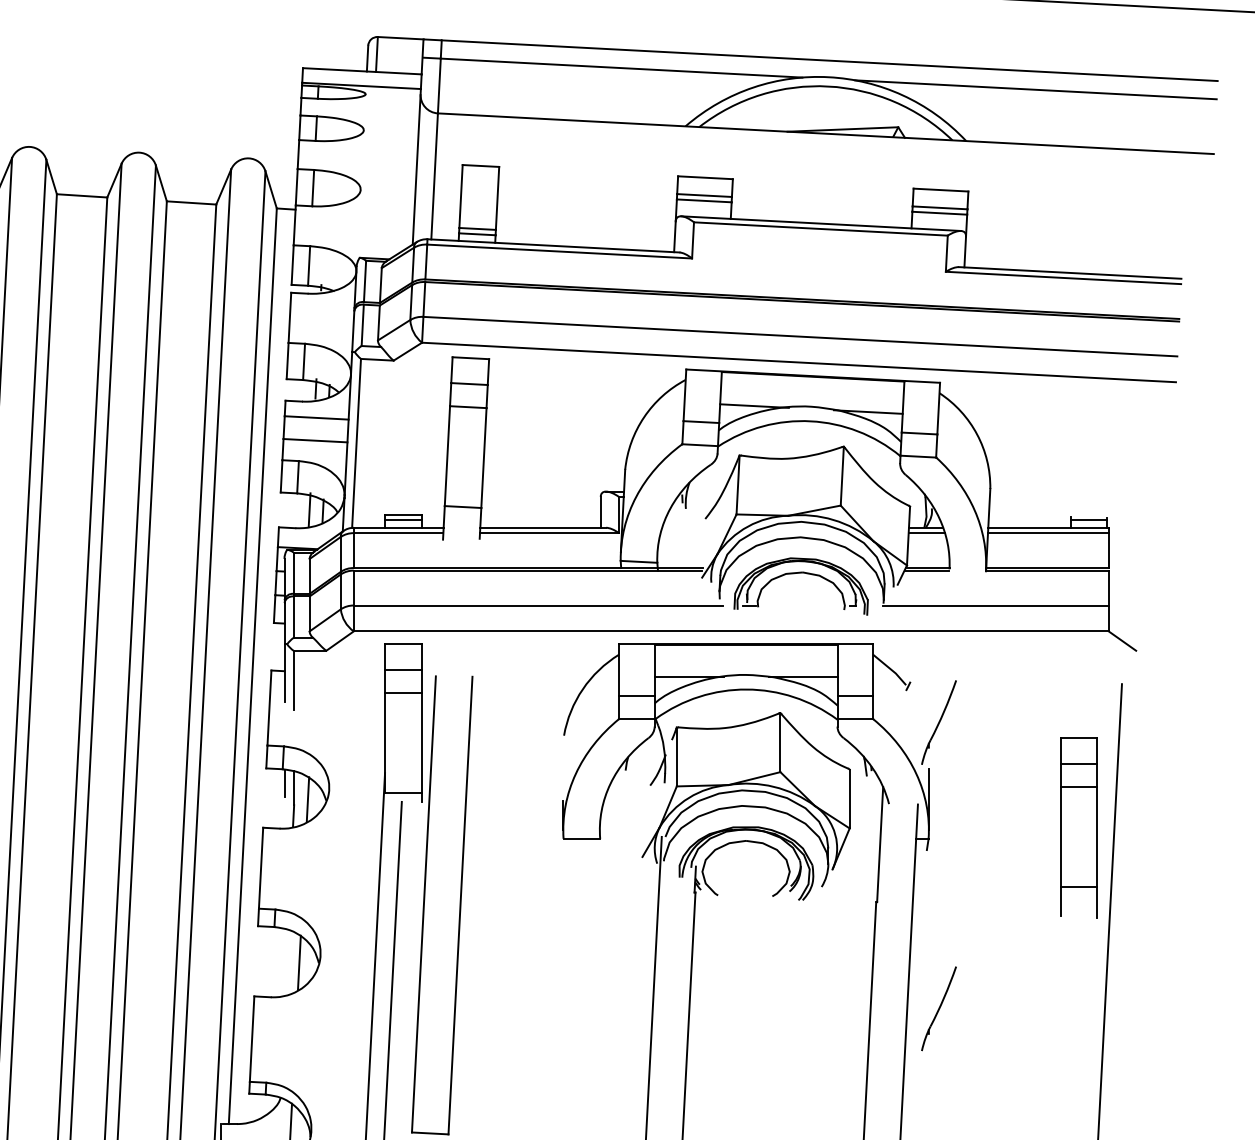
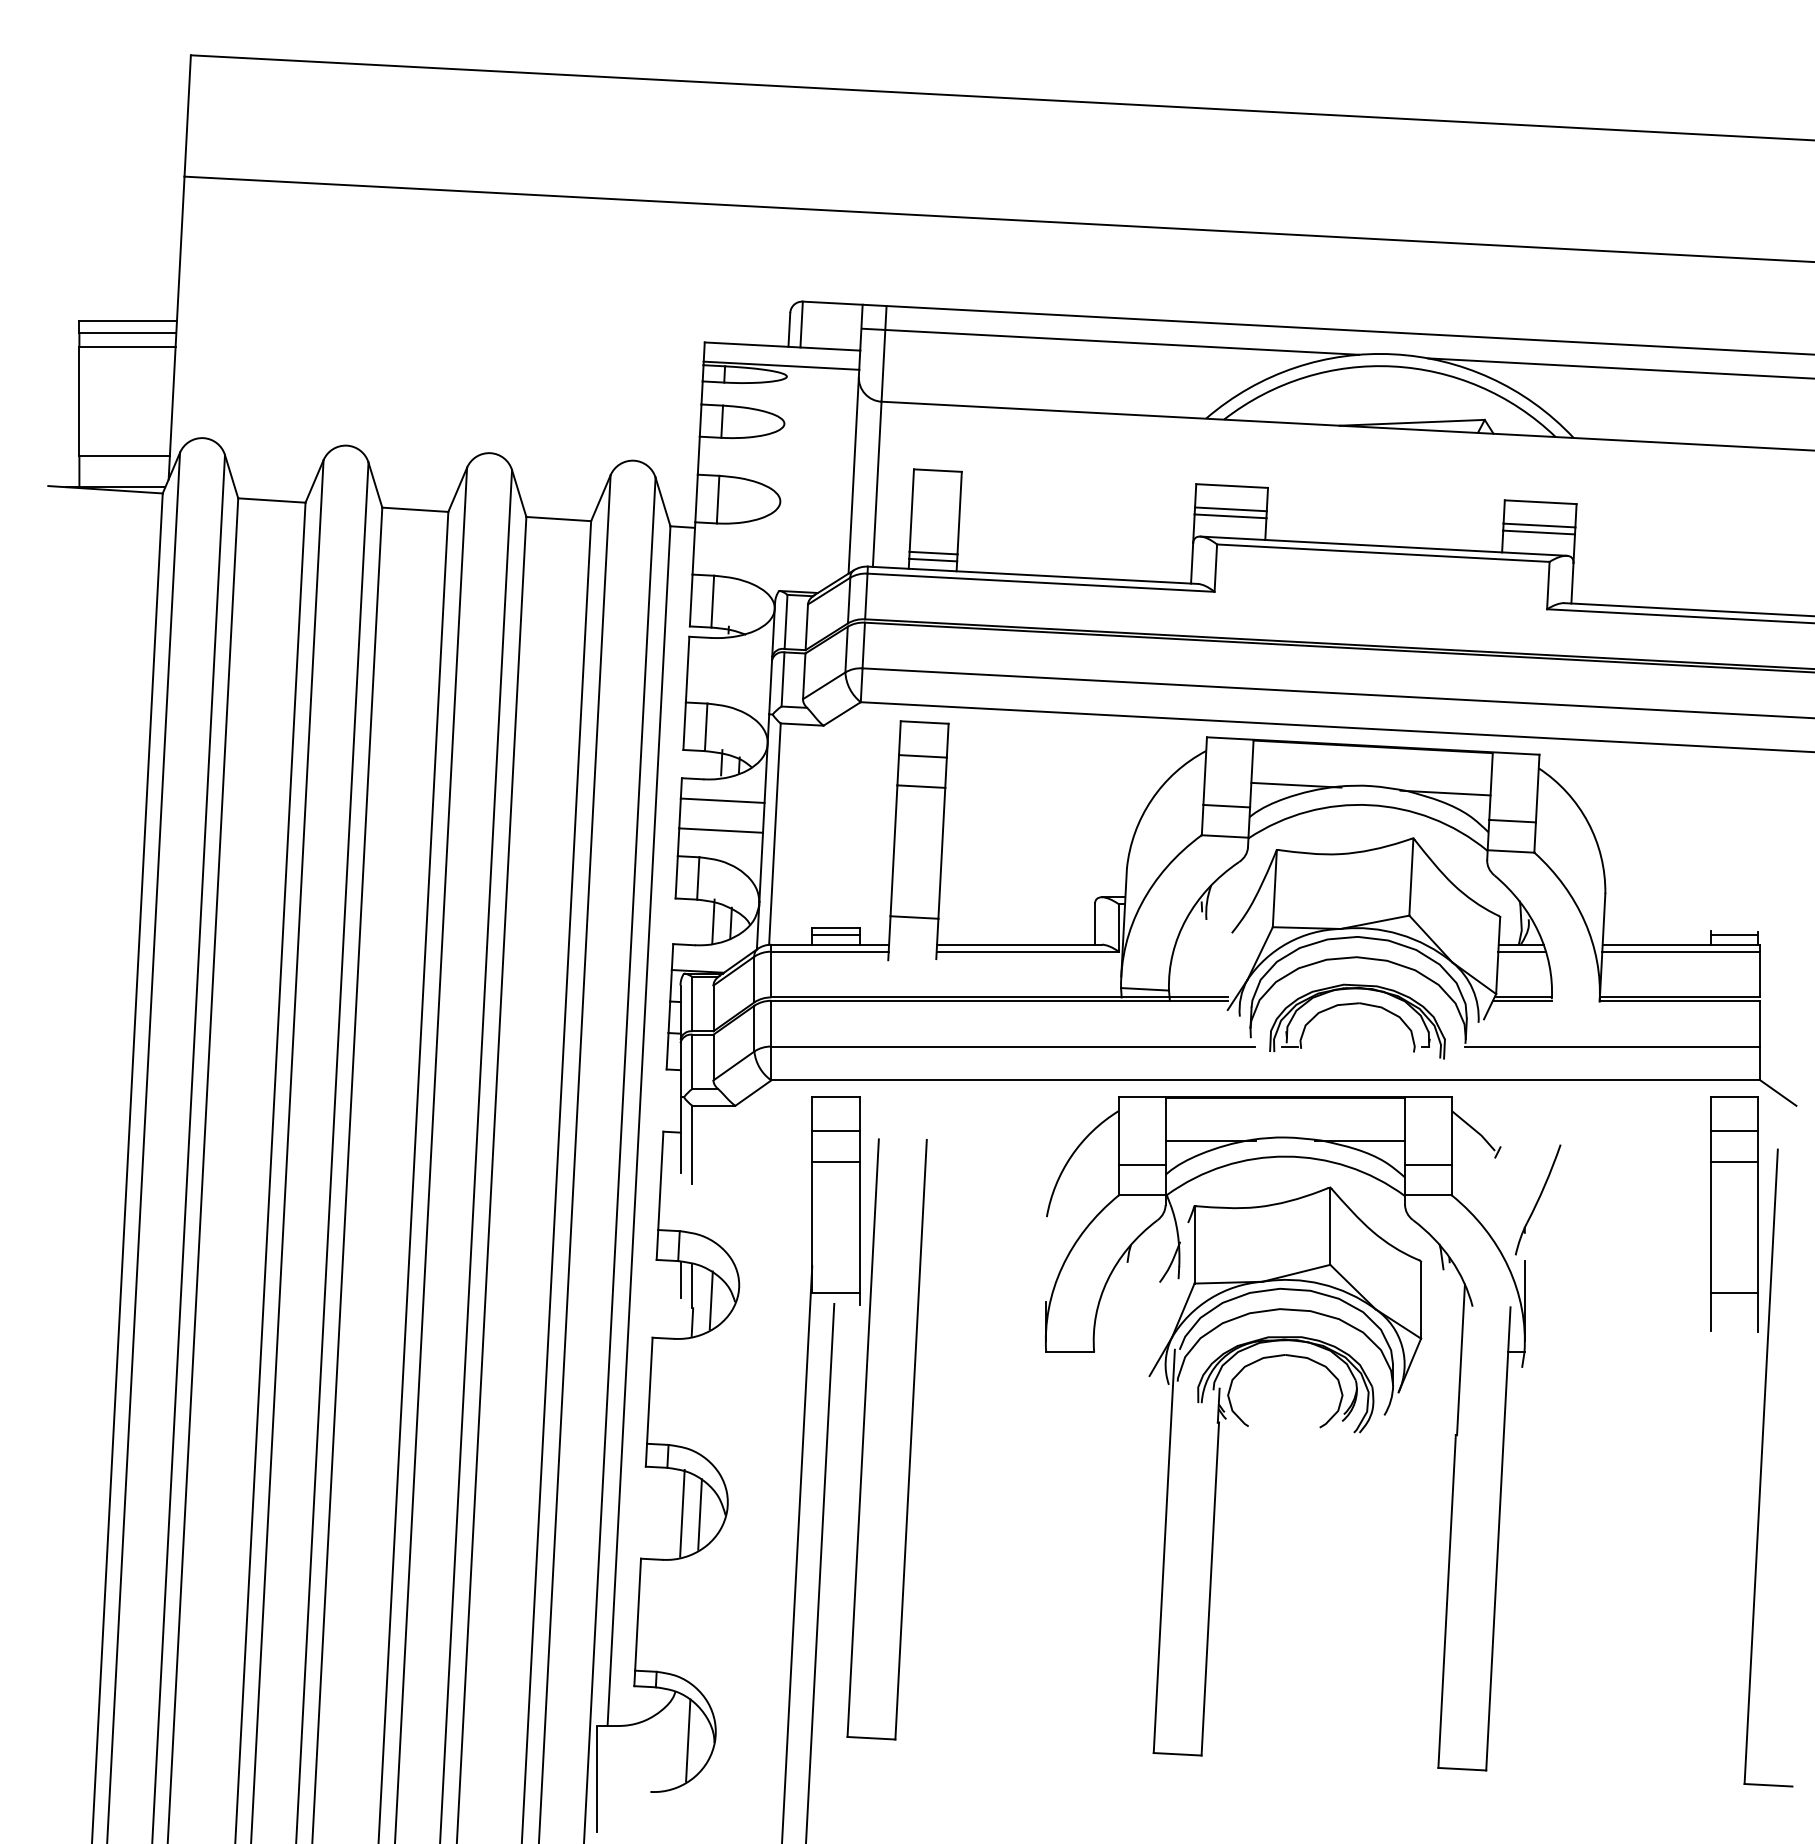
part: (1078, 827) -> (1734, 1214), moved
line: (286, 961) -> (682, 1513), added
part: (939, 1008) -> (1538, 1574), removed

